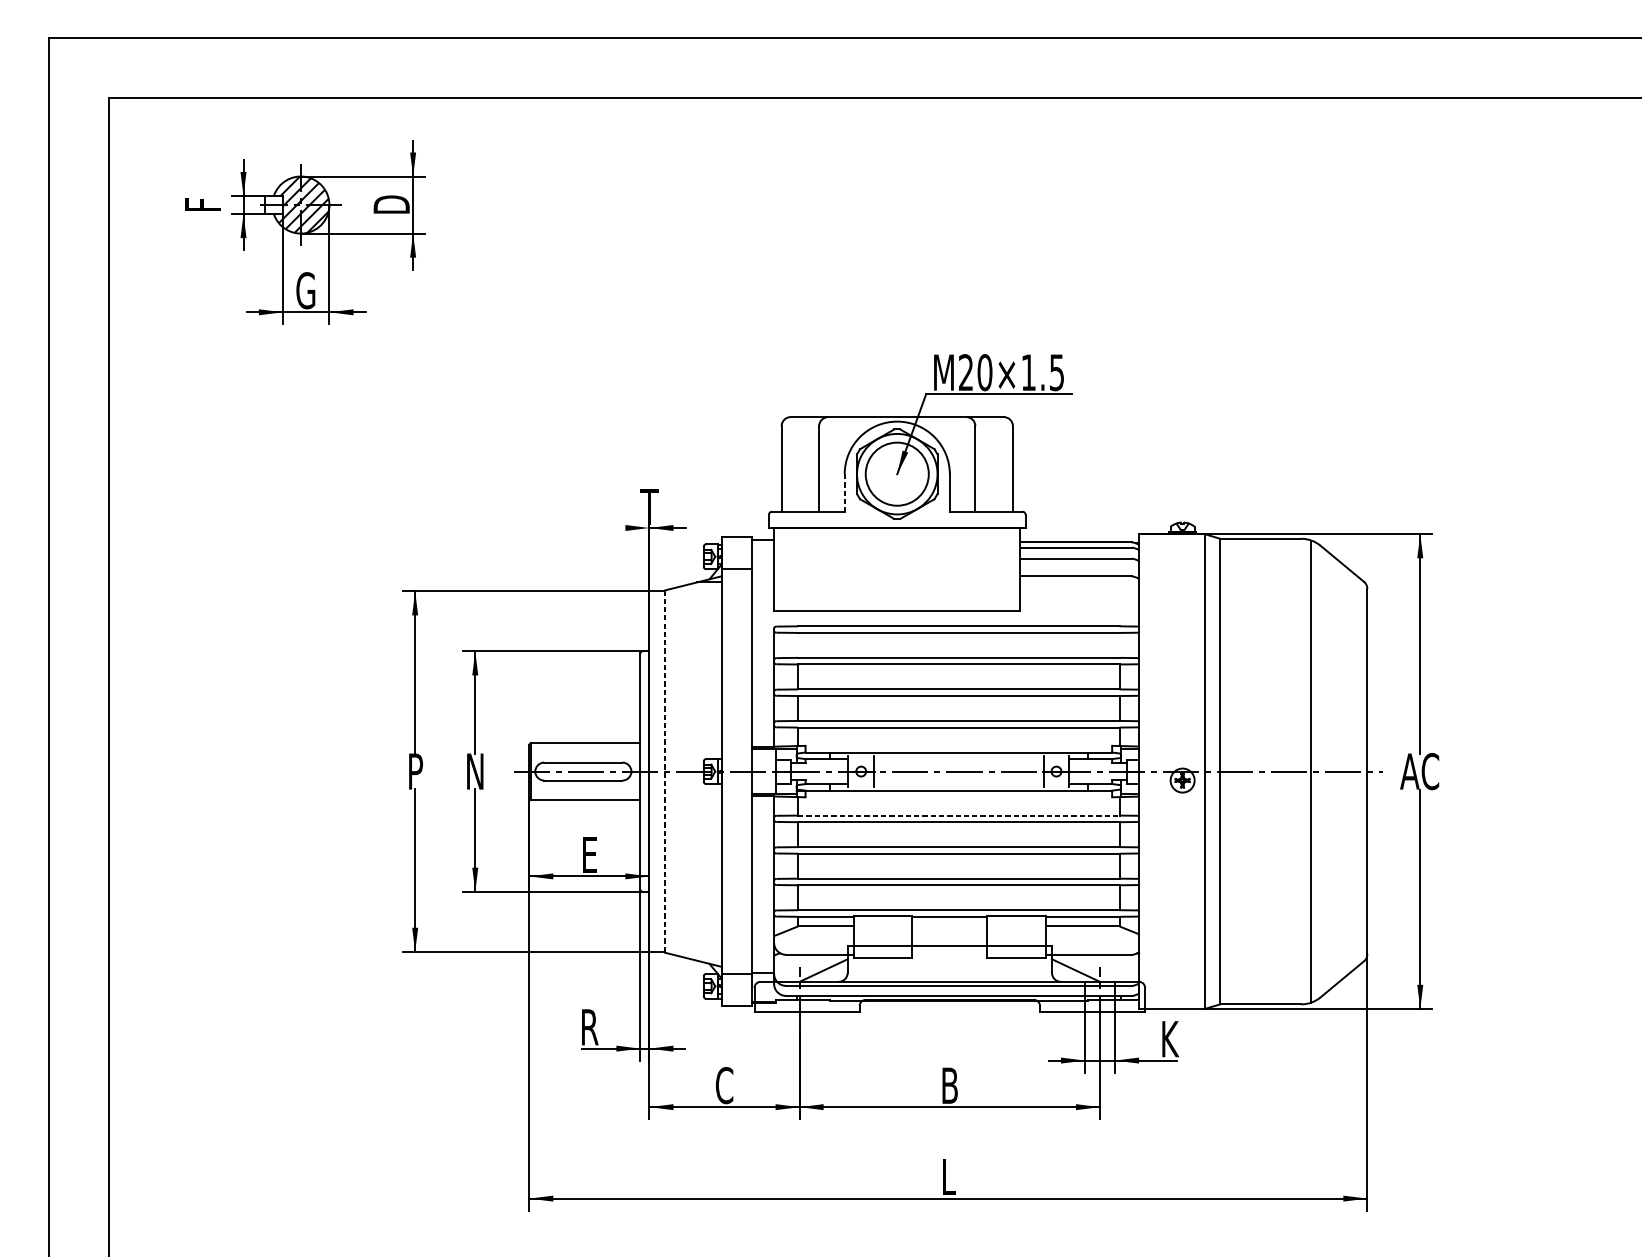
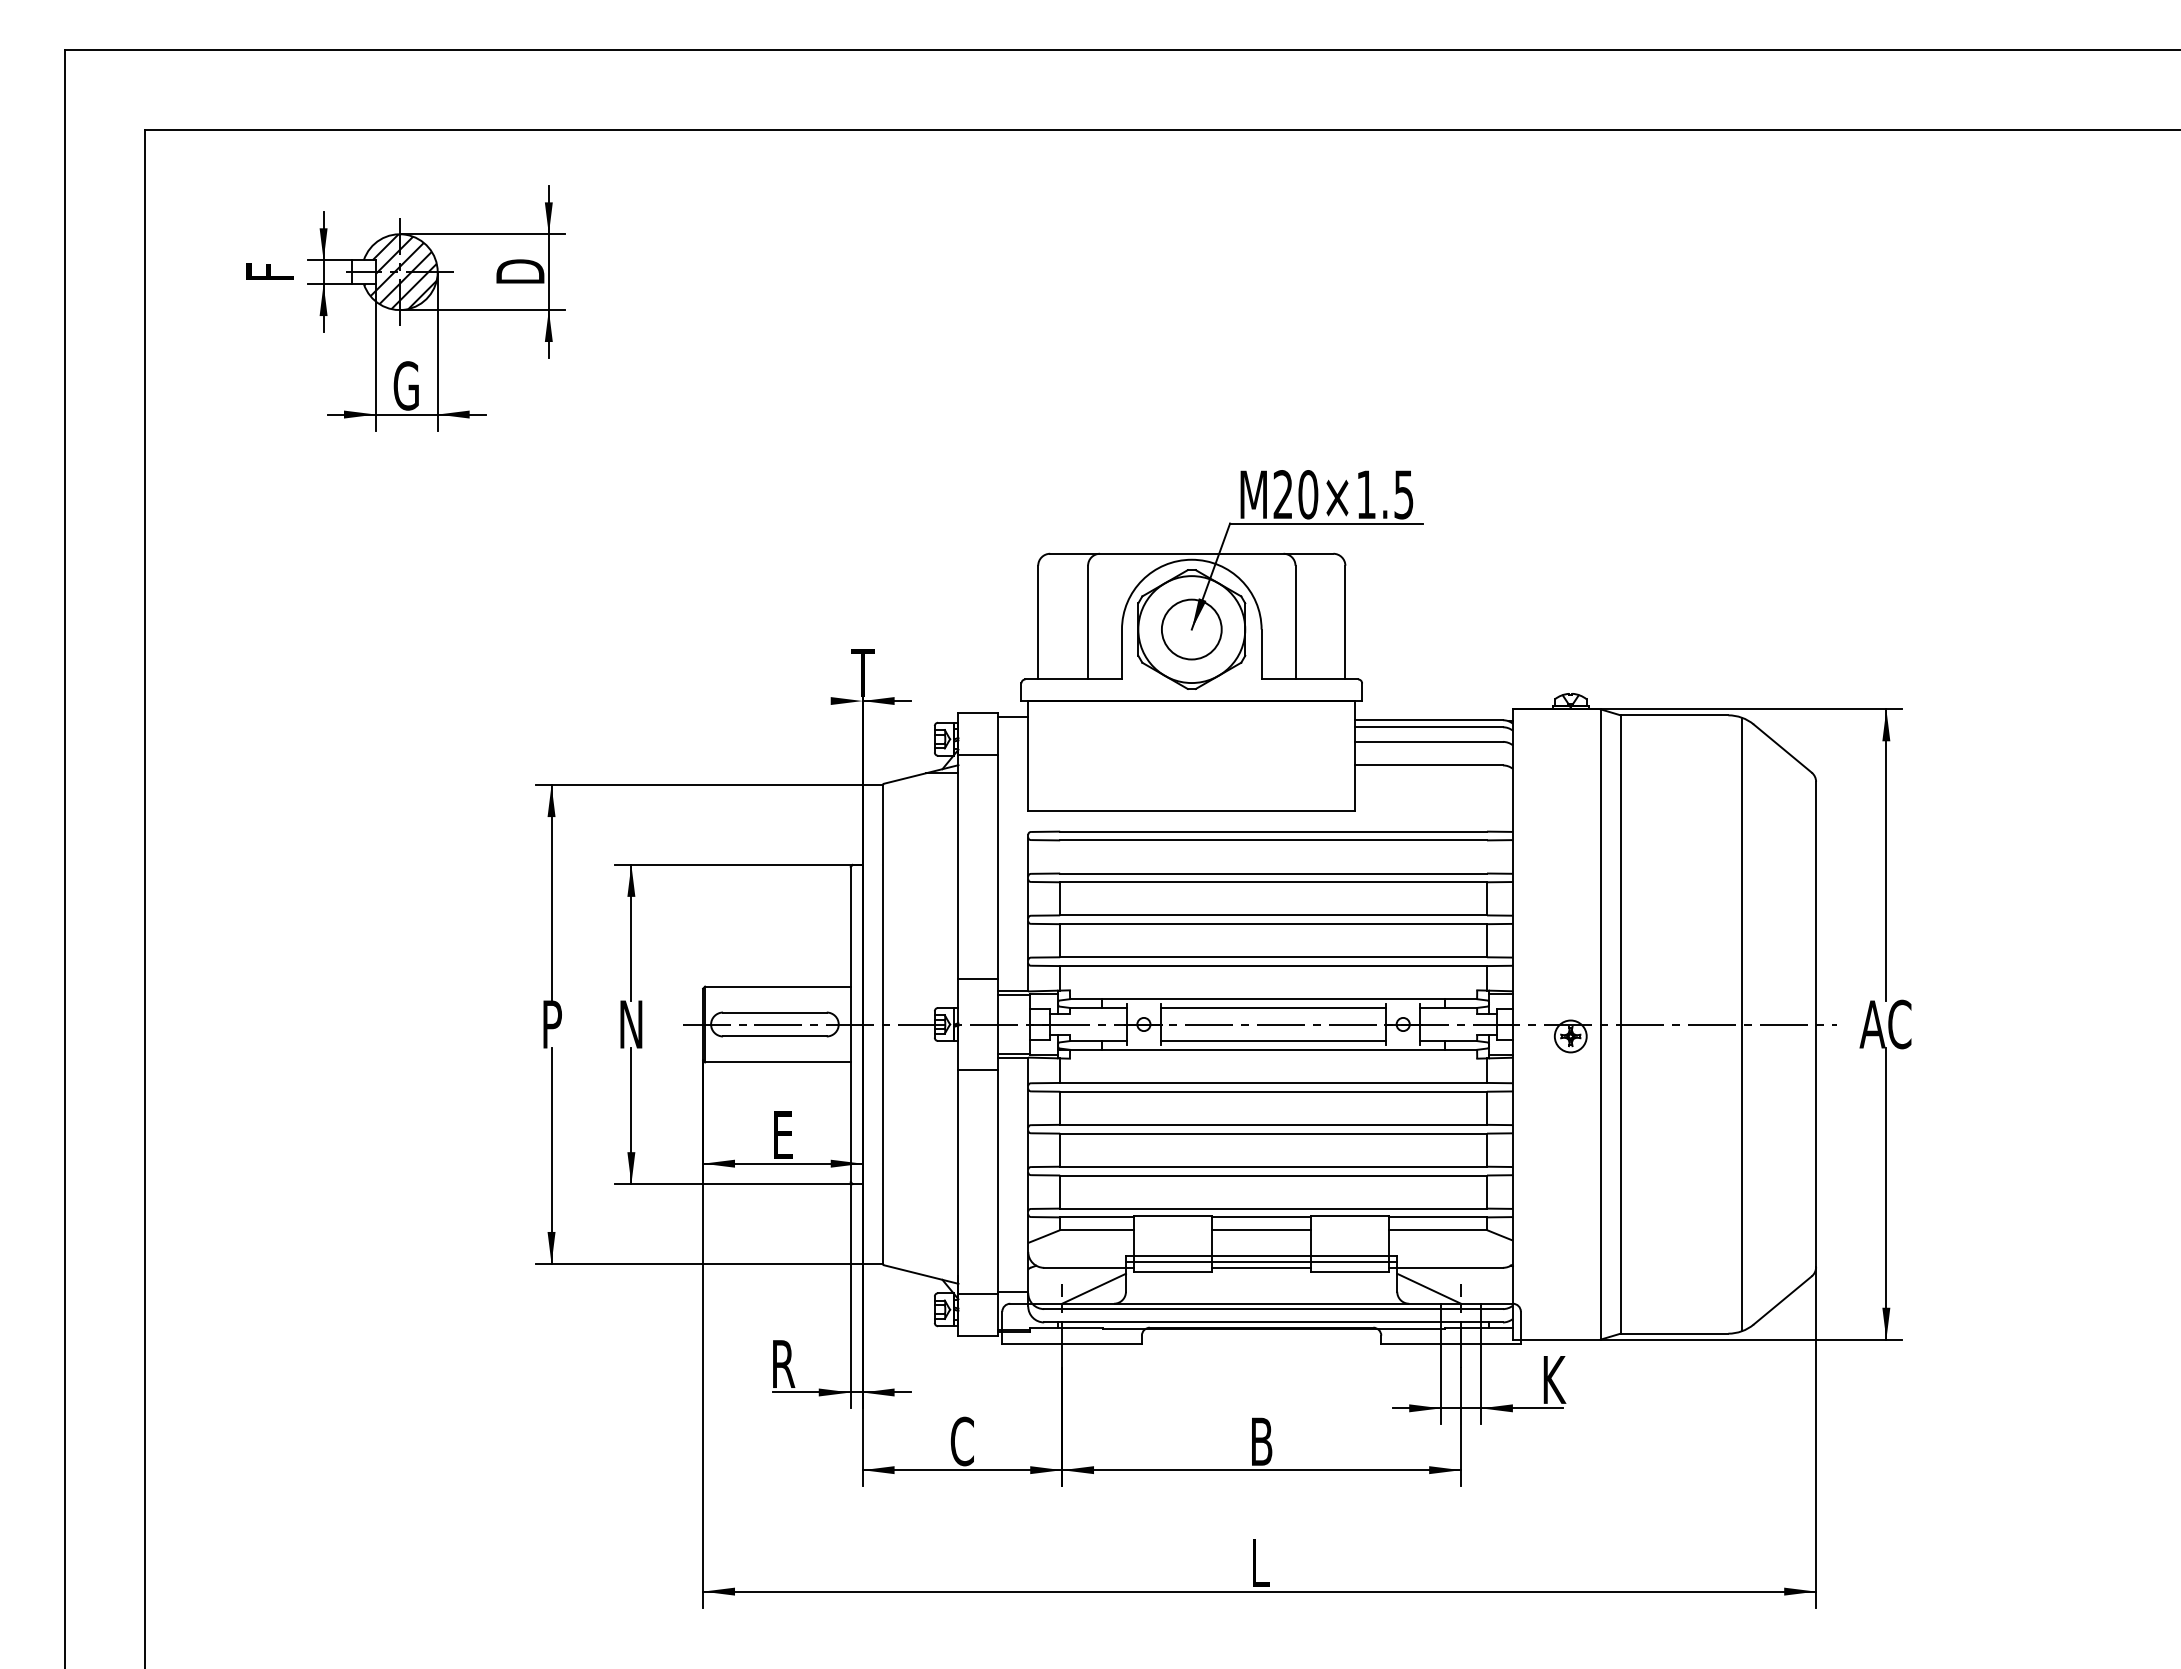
circle: (897, 474) -> (1191, 629), size x0.71
line: (844, 492) -> (1121, 654), dashed -> solid
line: (736, 736) -> (978, 978), added
line: (958, 758) -> (1273, 1007), added
line: (665, 771) -> (883, 1024), dashed -> solid
line: (958, 784) -> (1273, 1041), added
line: (736, 806) -> (978, 1070), added
line: (959, 815) -> (1274, 1082), dashed -> solid
line: (949, 926) -> (1261, 1230), added
line: (949, 950) -> (1261, 1261), added
line: (949, 954) -> (1261, 1267), added

